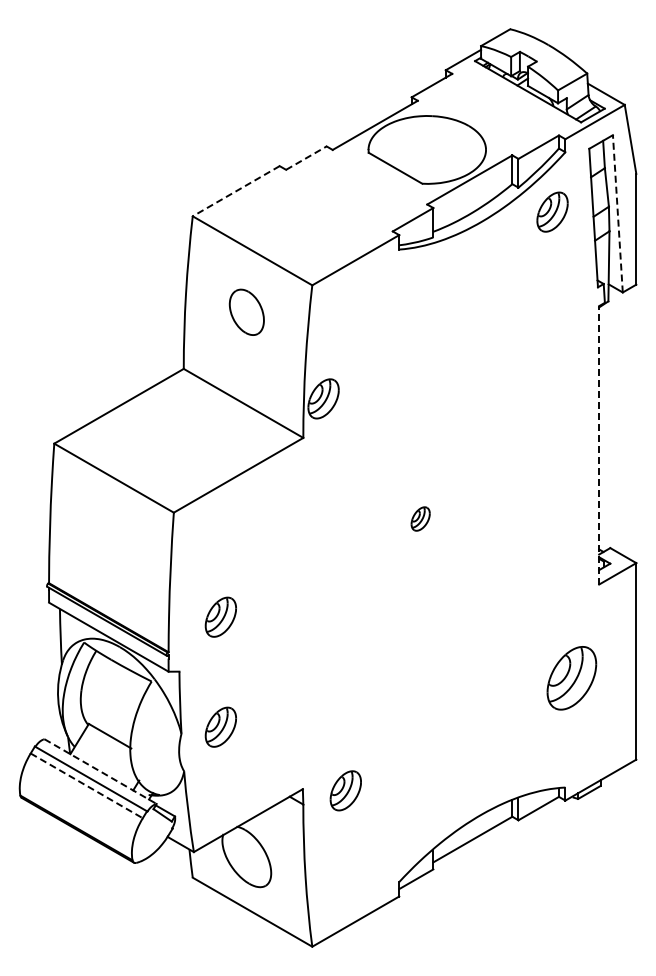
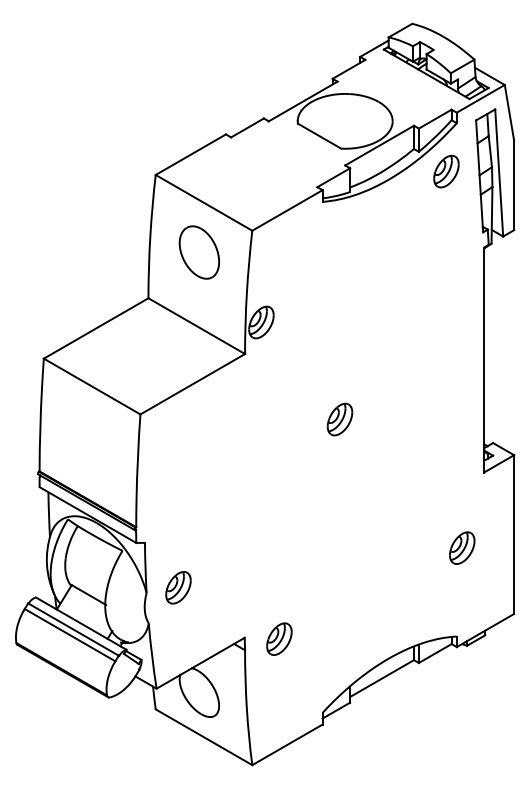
line: (306, 157) -> (247, 127), dashed -> solid
line: (235, 191) -> (190, 154), dashed -> solid
line: (617, 213) -> (498, 172), dashed -> solid
part: (246, 312) -> (199, 252), size x1.43
line: (599, 444) -> (484, 359), dashed -> solid
part: (420, 518) -> (339, 419), size x1.67
part: (220, 616) -> (178, 498), removed
part: (572, 677) -> (462, 547), size x0.62
line: (100, 771) -> (81, 623), dashed -> solid
line: (86, 785) -> (69, 634), dashed -> solid

